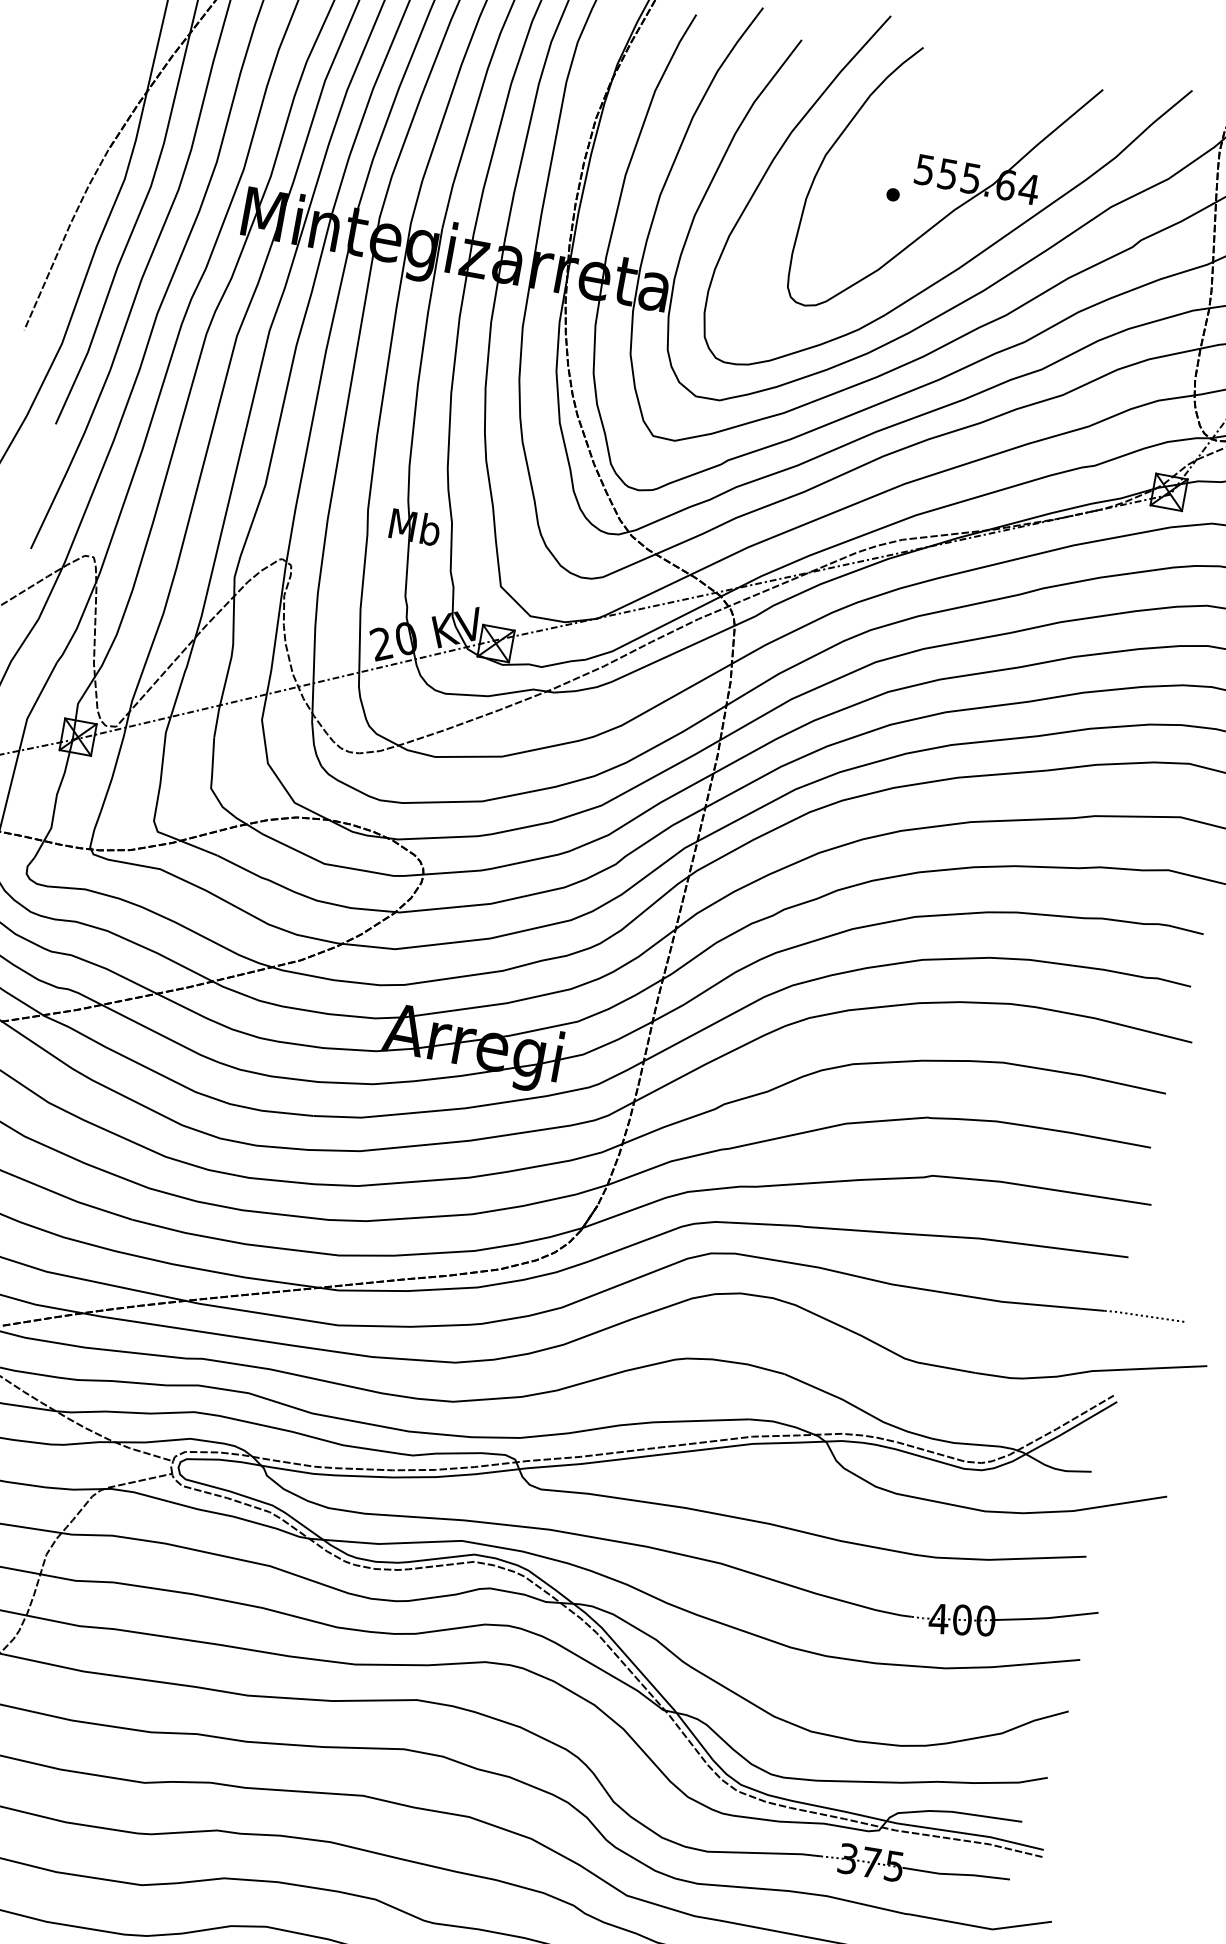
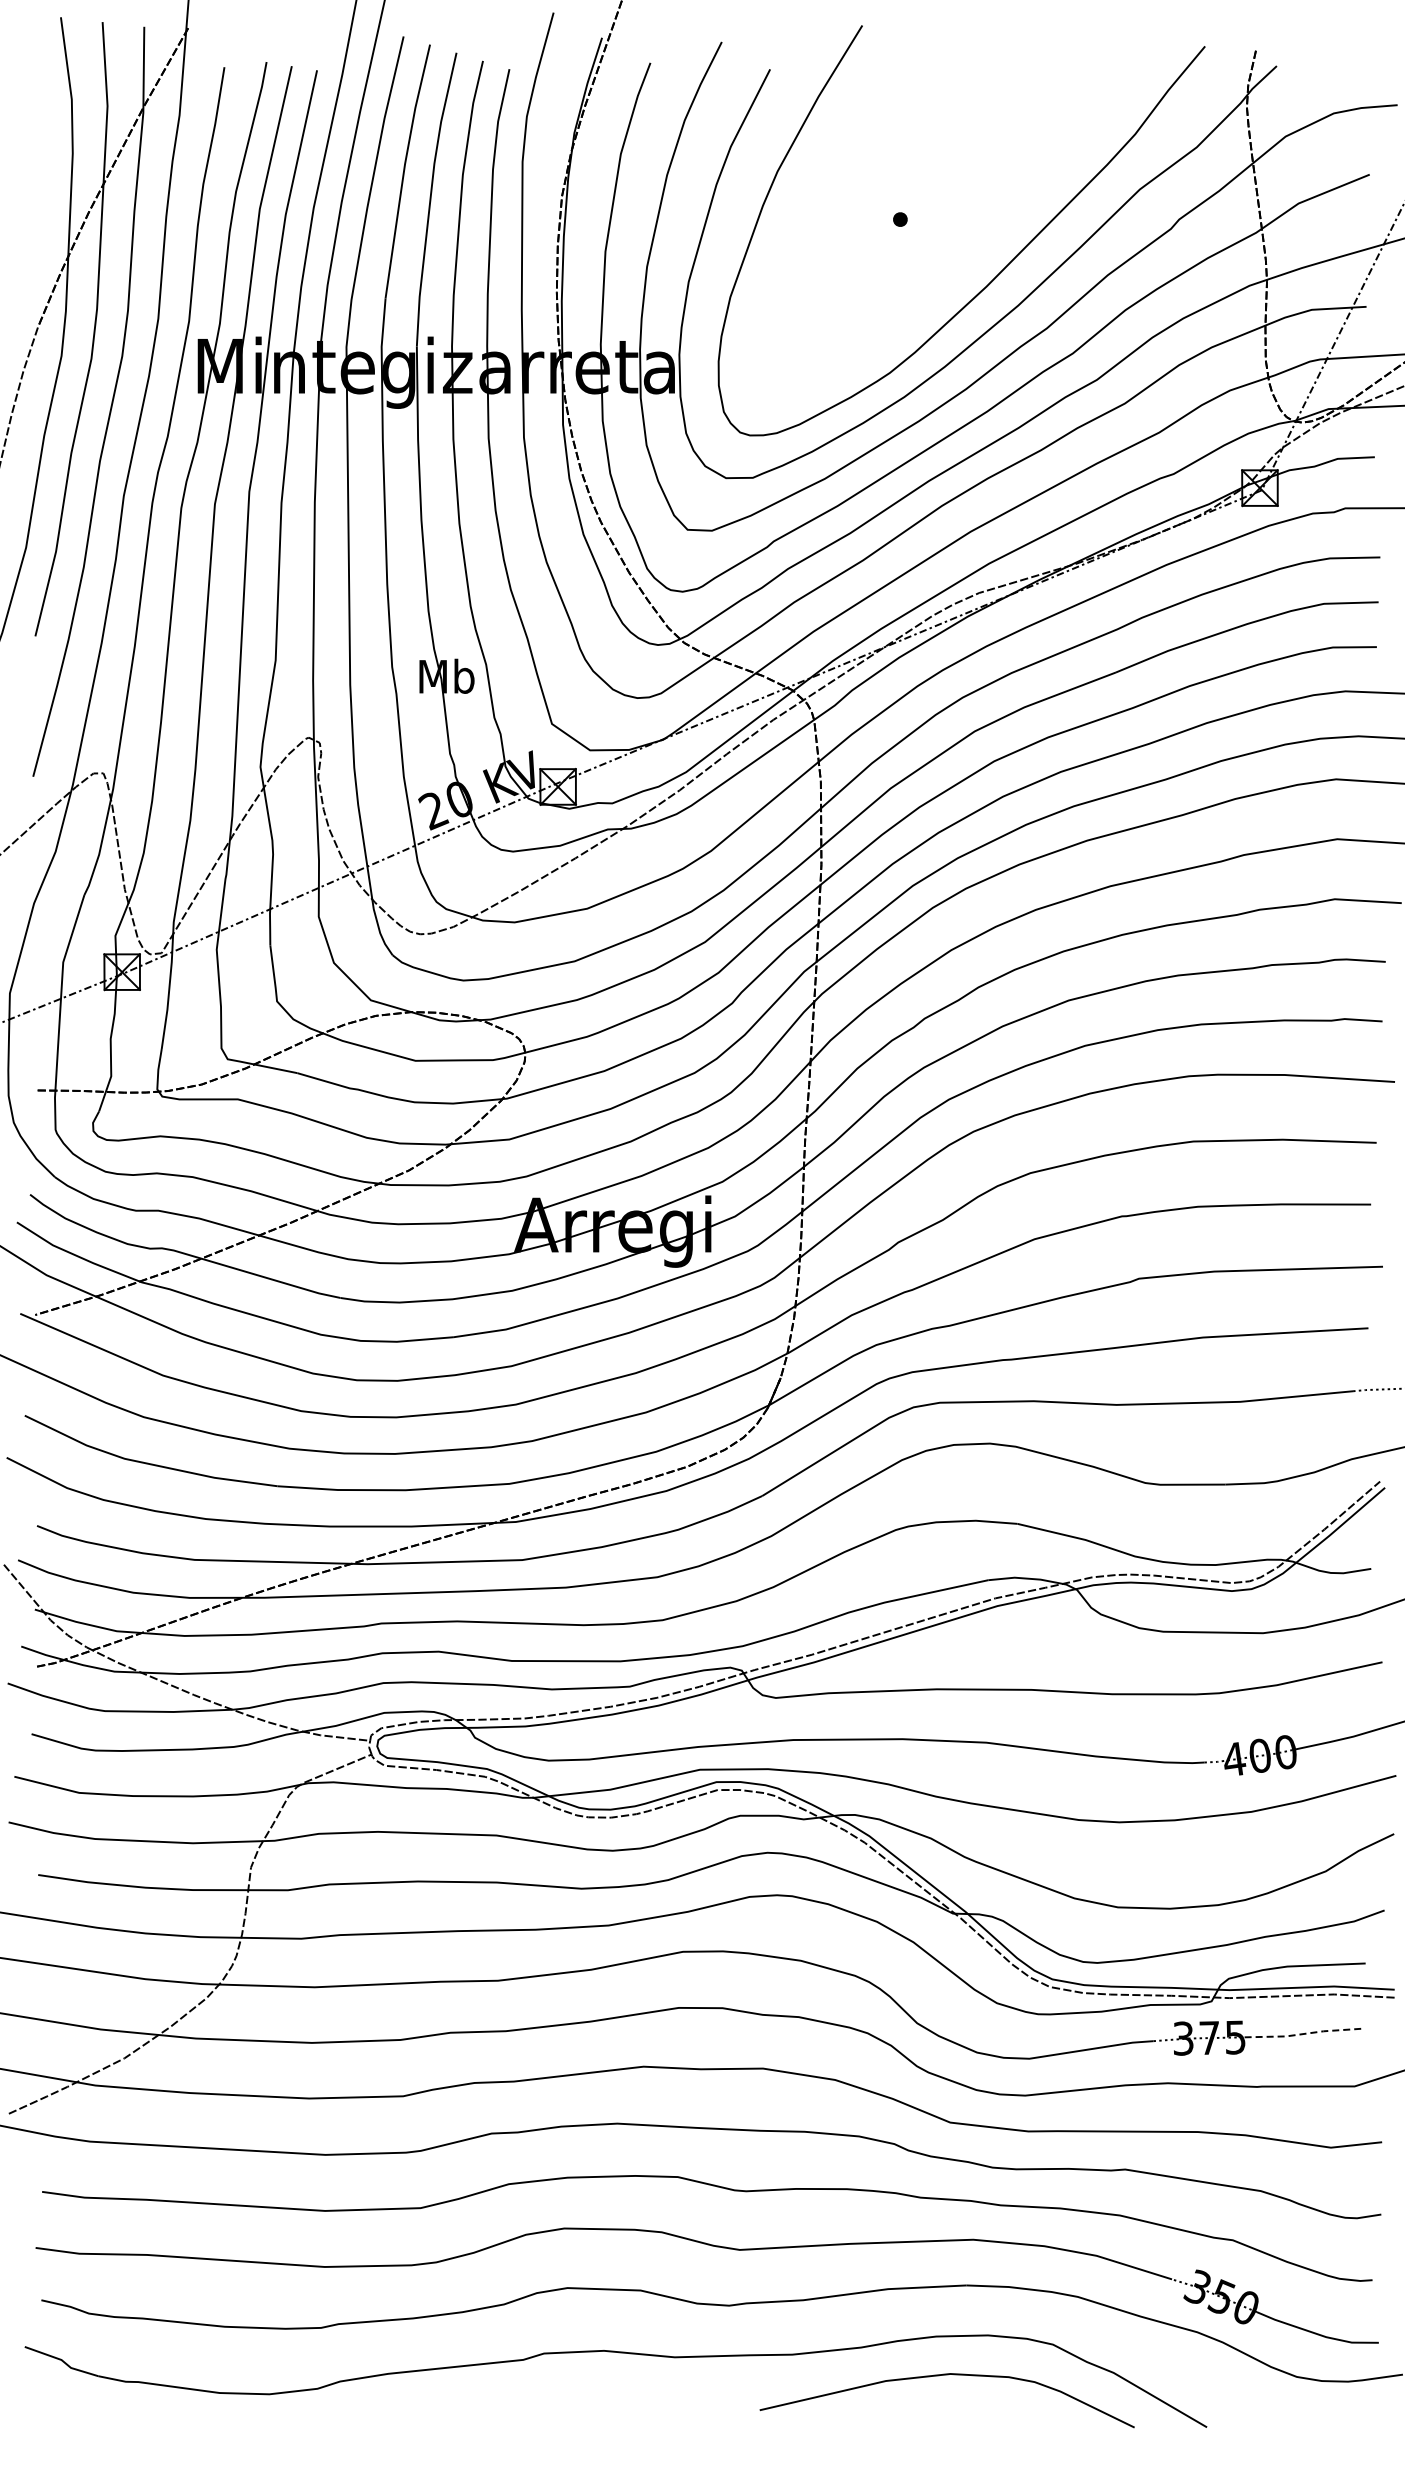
part: (943, 191) -> (954, 205), removed
line: (956, 1874) -> (1304, 2033), solid -> dashed

